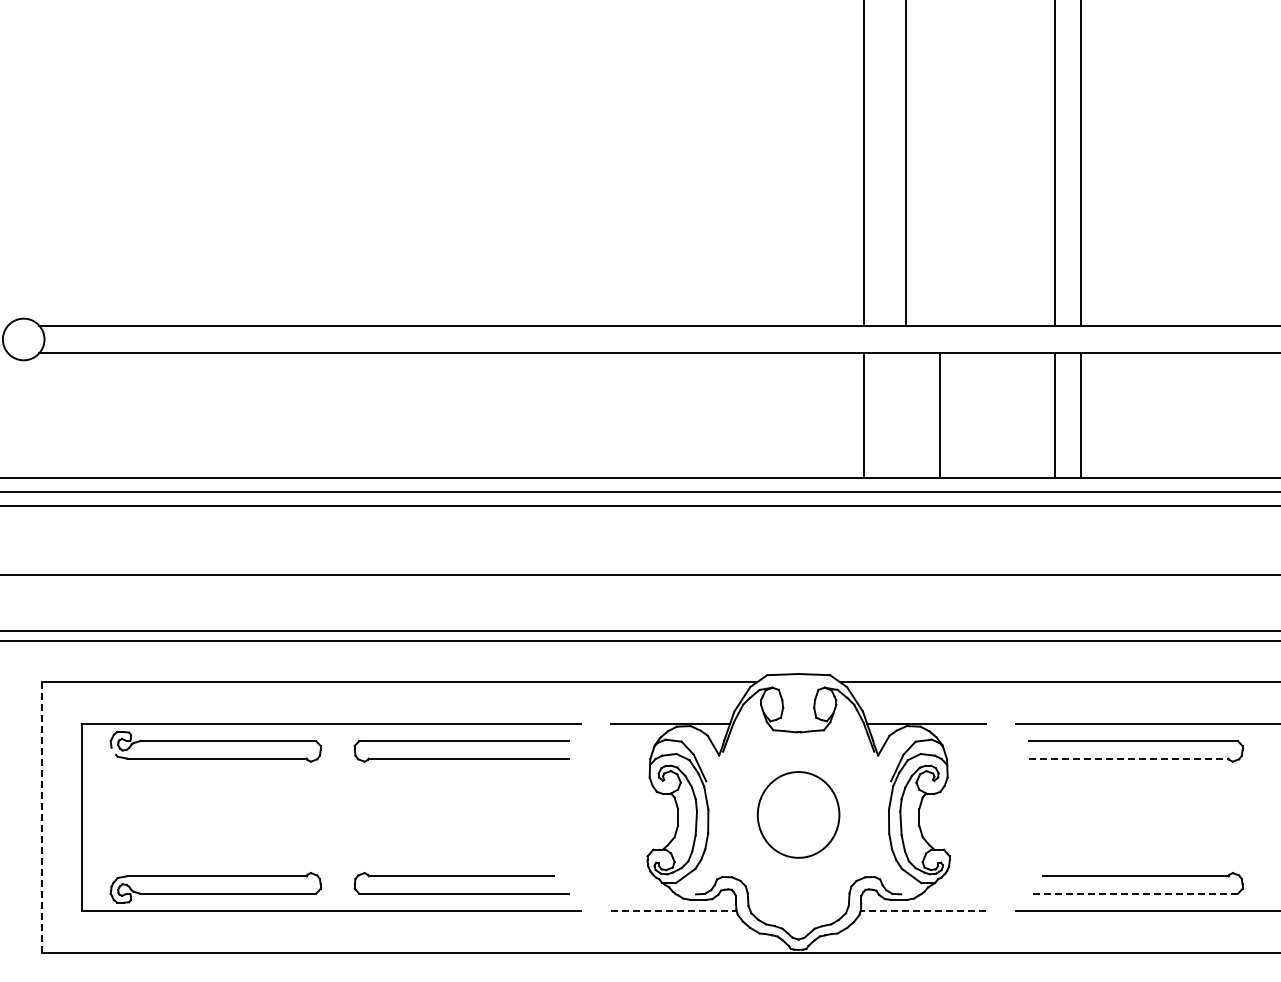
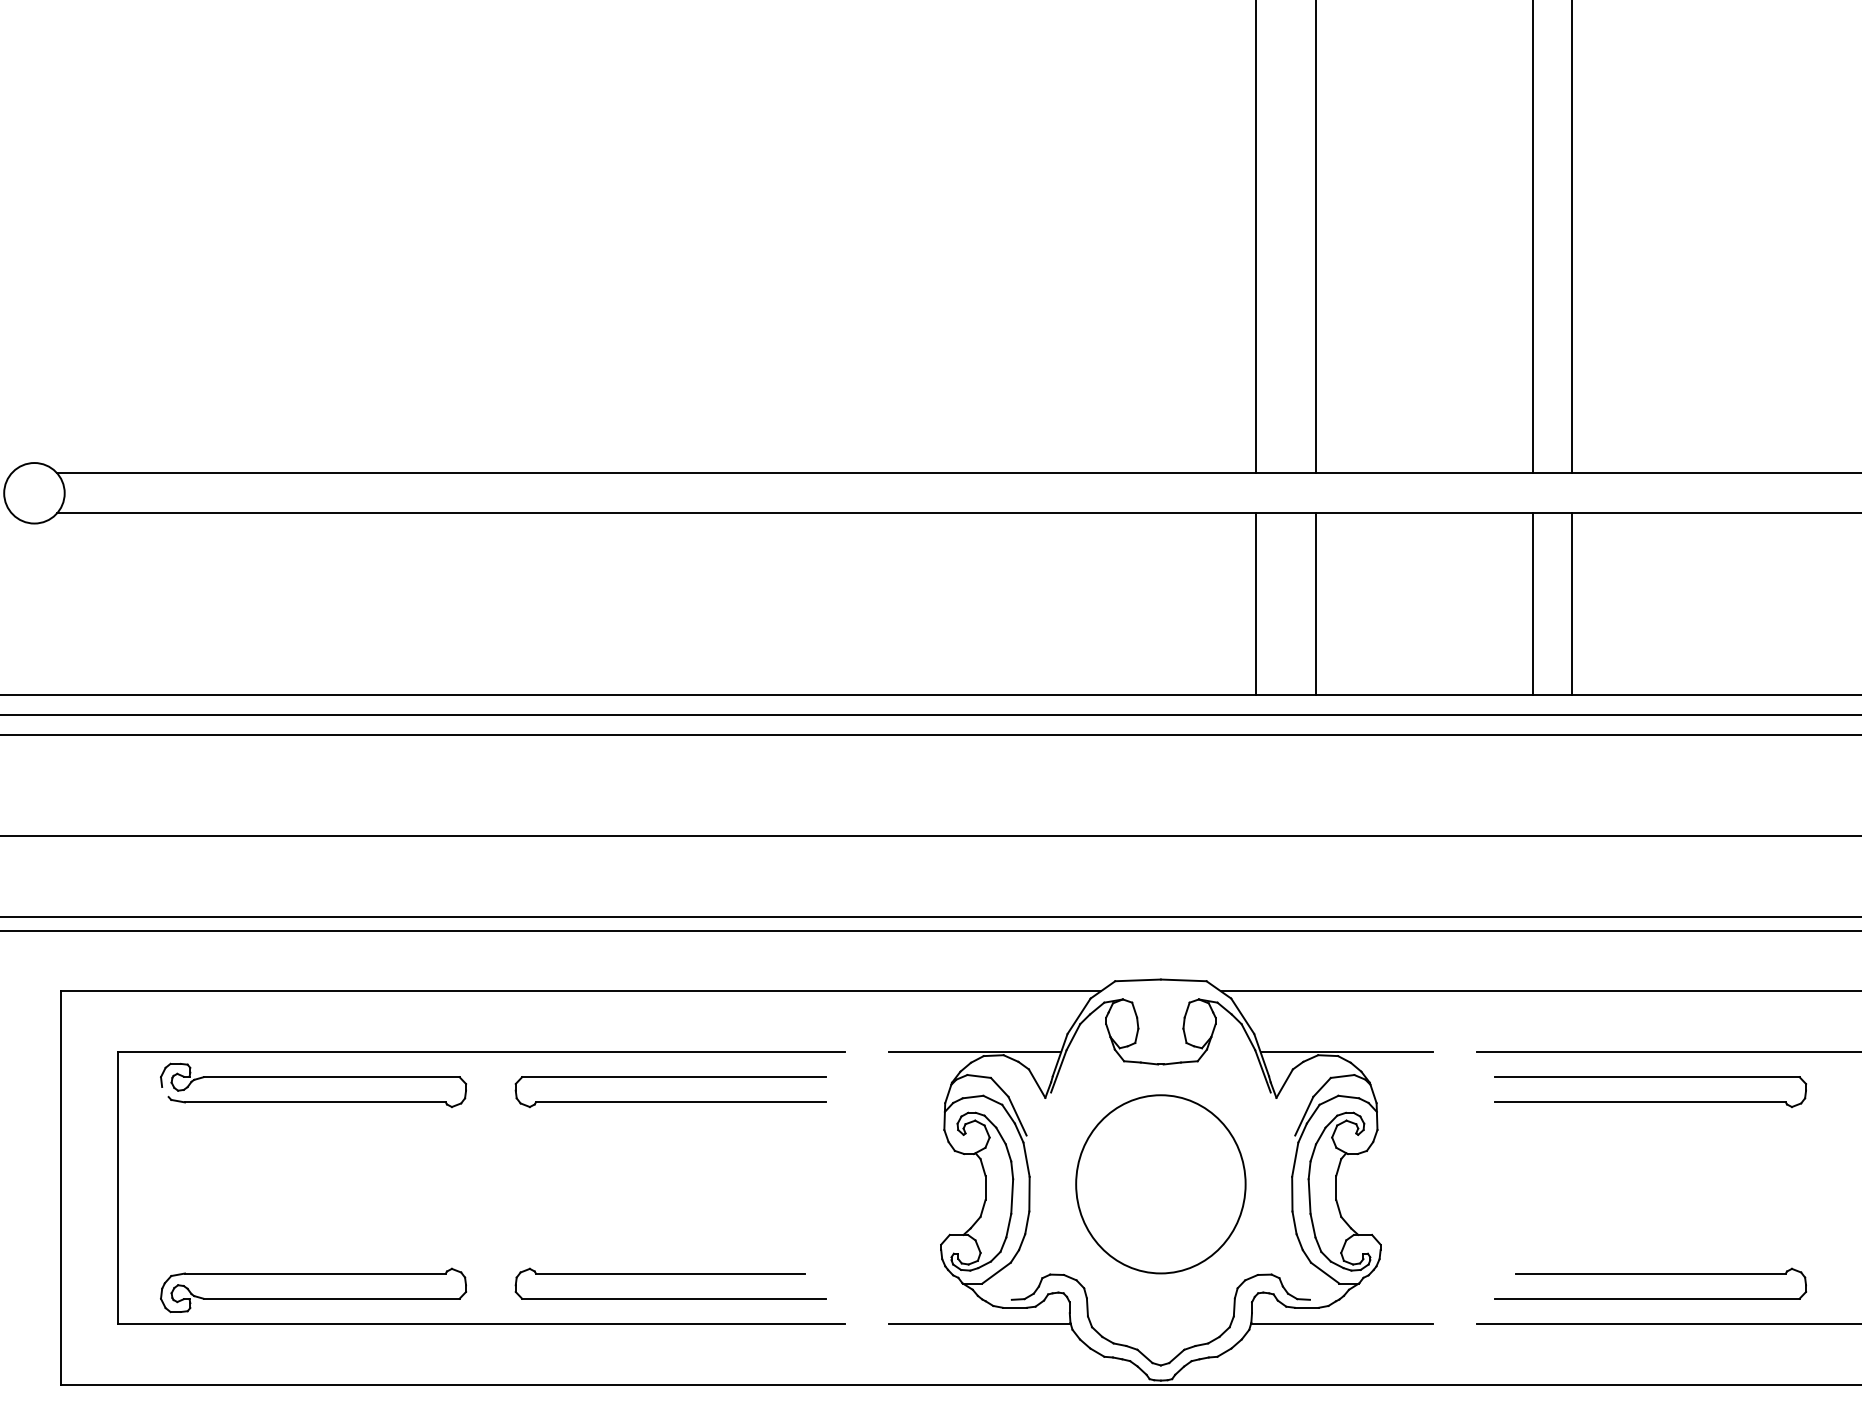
line: (939, 415) -> (1316, 603), moved
line: (1128, 758) -> (1640, 1102), dashed -> solid
part: (798, 814) -> (1160, 1183), size x1.43
line: (41, 816) -> (60, 1186), dashed -> solid
line: (1133, 893) -> (1647, 1298), dashed -> solid
line: (674, 910) -> (980, 1323), dashed -> solid
line: (923, 910) -> (1342, 1323), dashed -> solid

